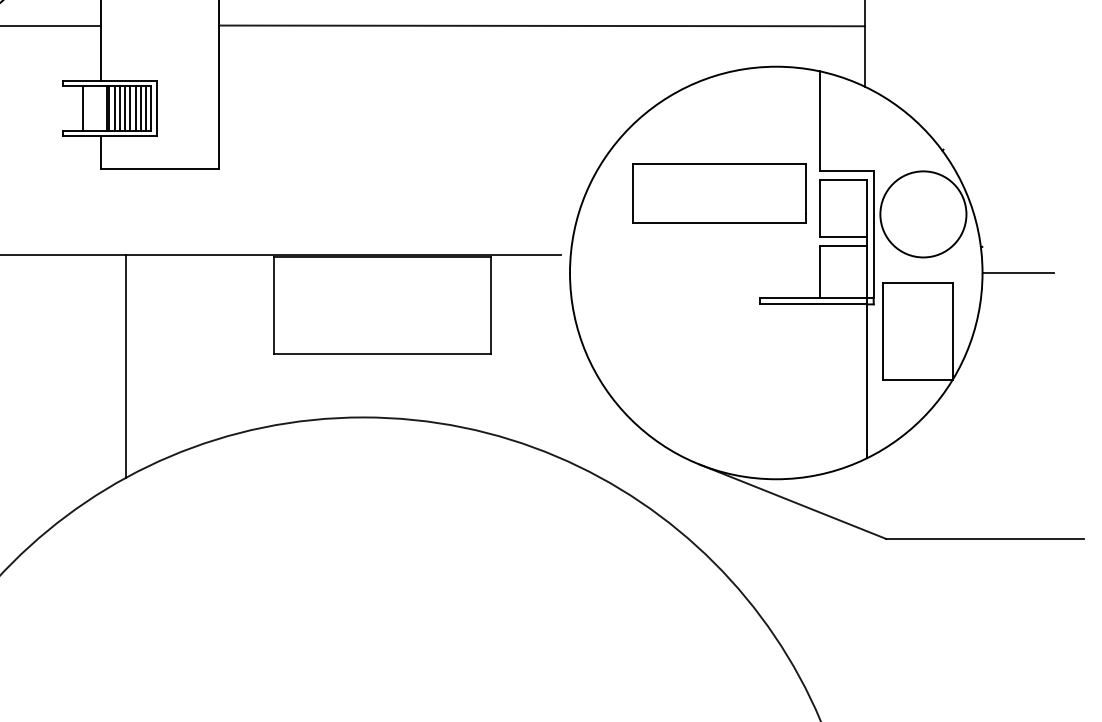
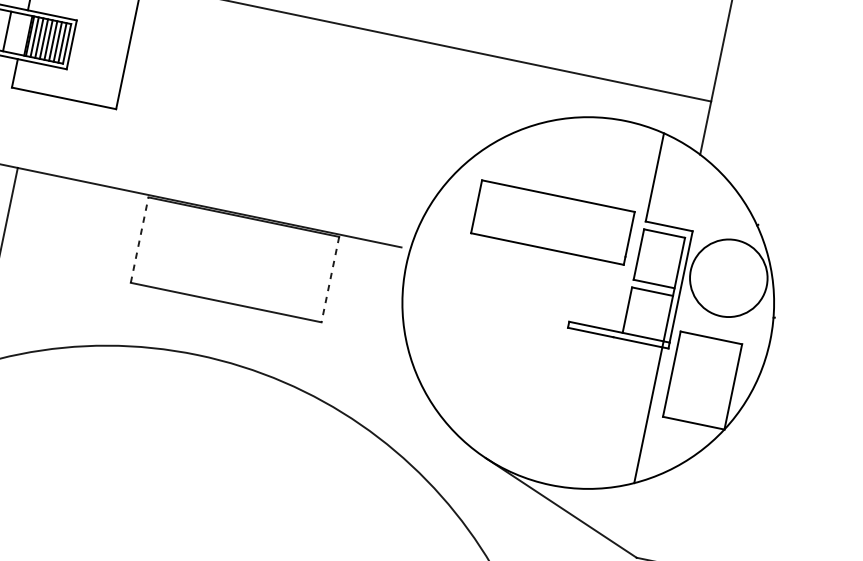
line: (1018, 273) -> (801, 347), removed
line: (274, 305) -> (139, 240), solid -> dashed
line: (490, 306) -> (330, 280), solid -> dashed

